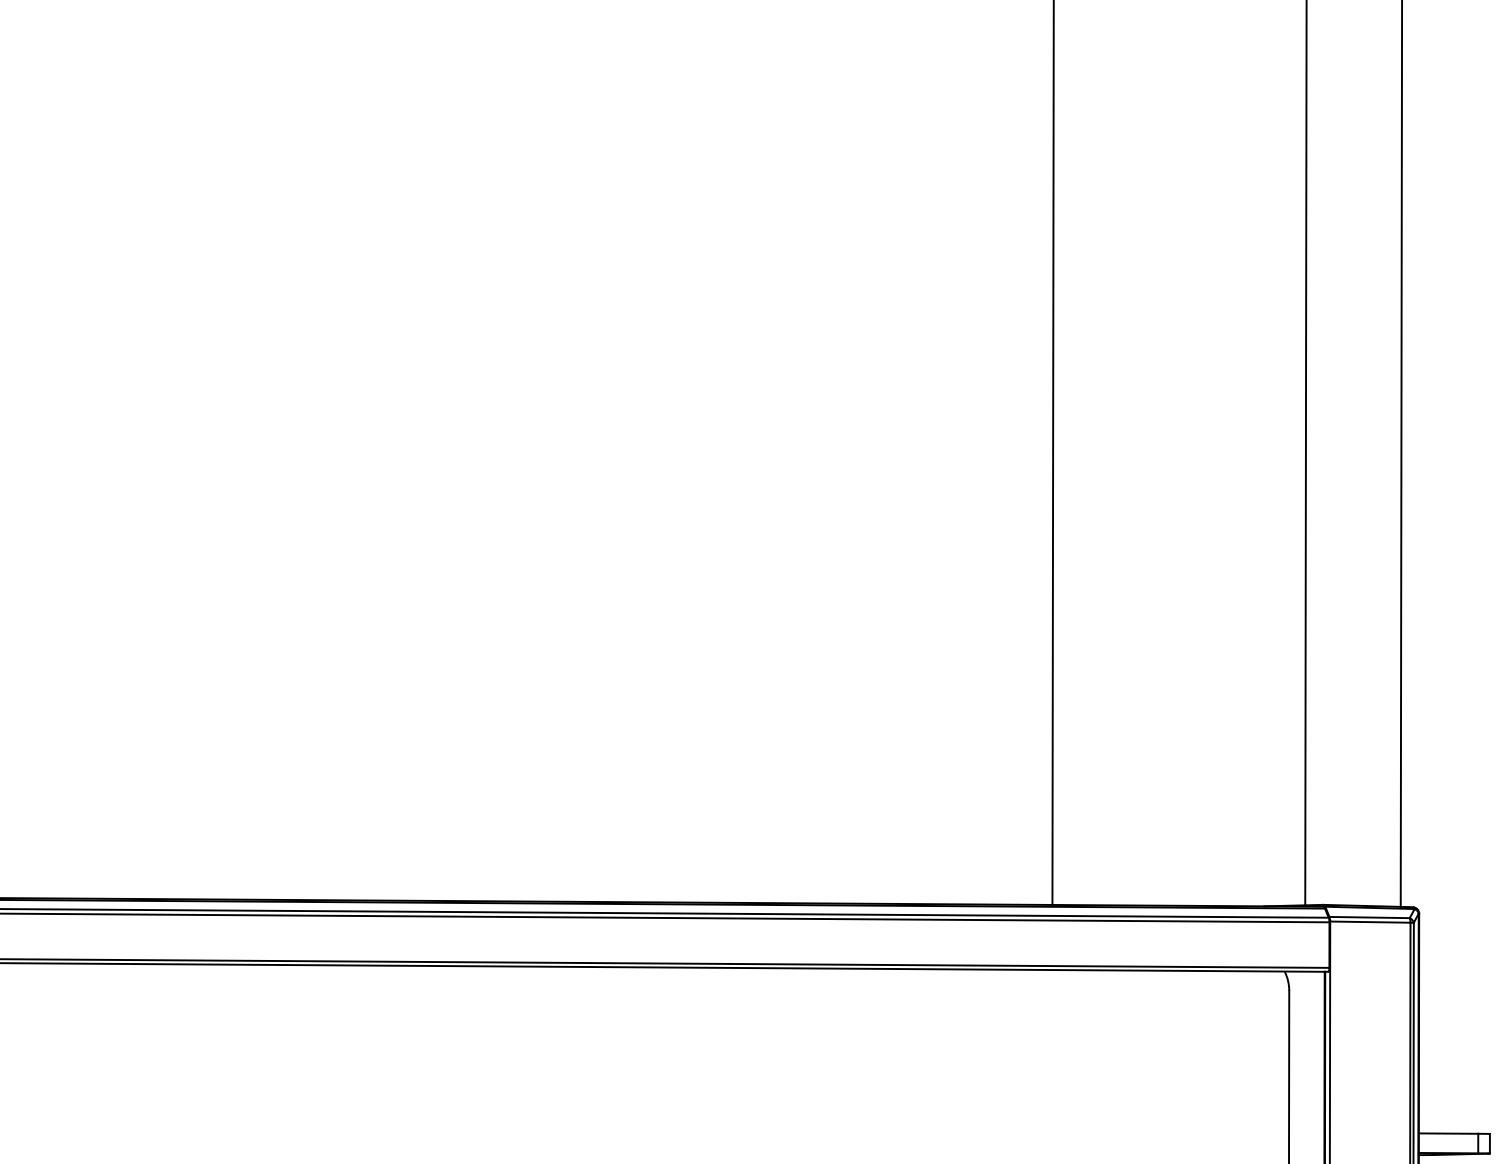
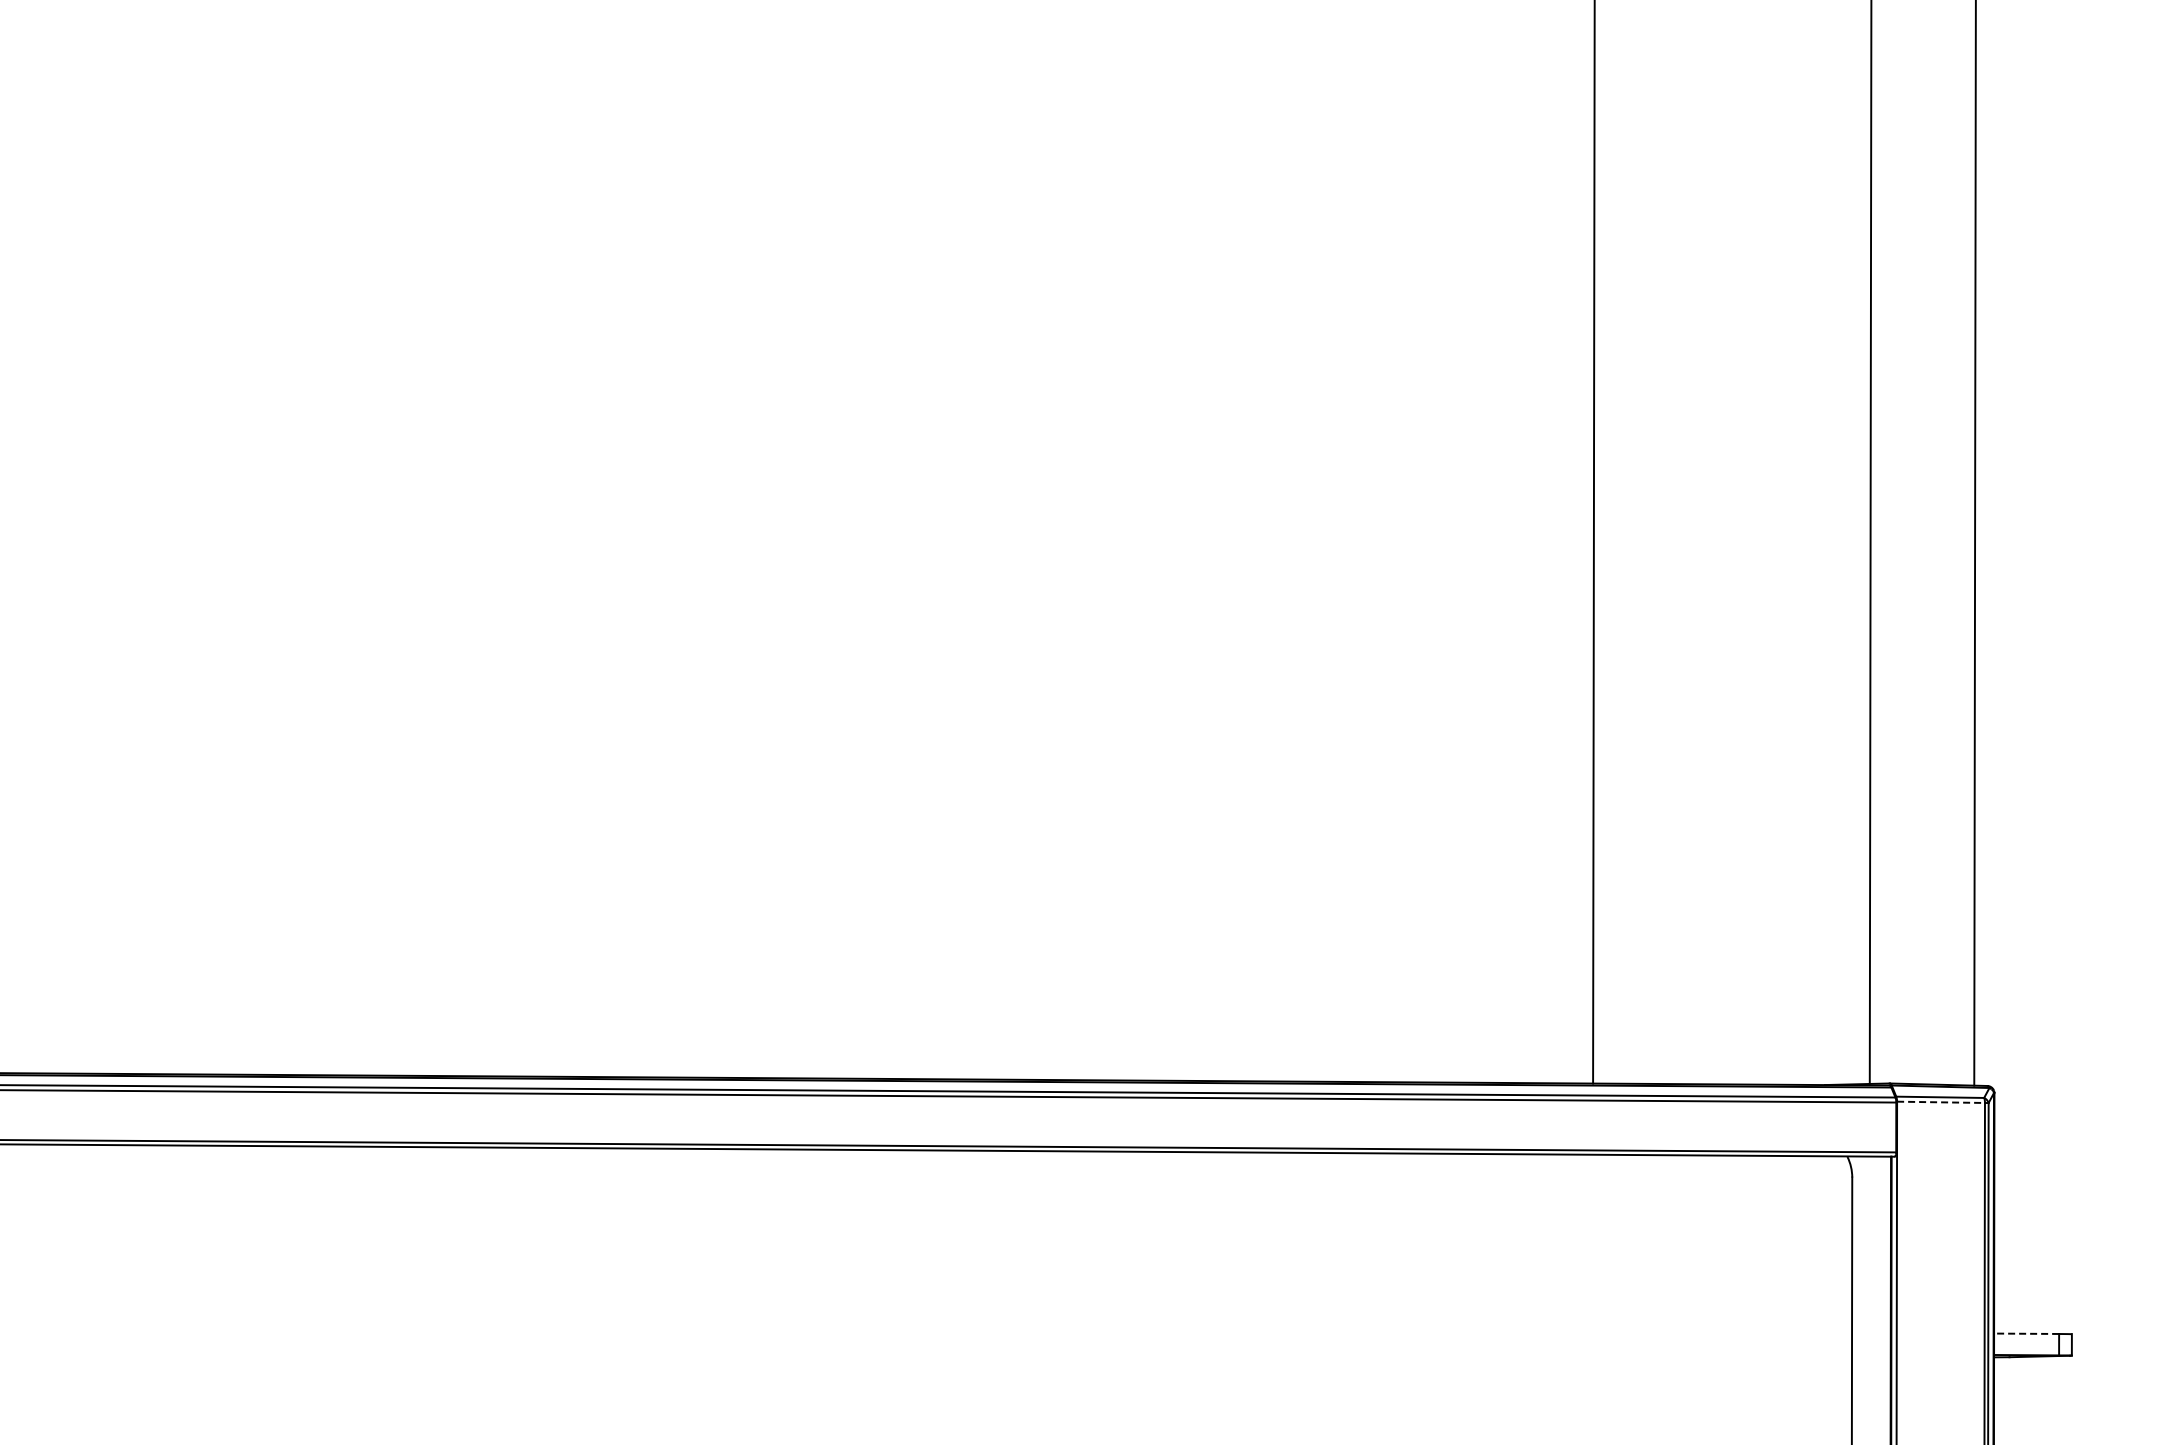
line: (1370, 922) -> (1941, 1102), solid -> dashed
line: (1448, 1133) -> (2026, 1333), solid -> dashed

